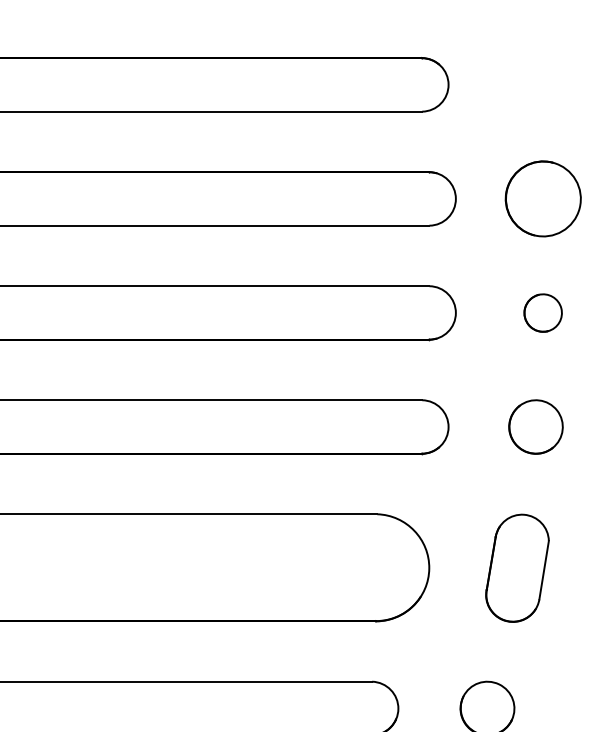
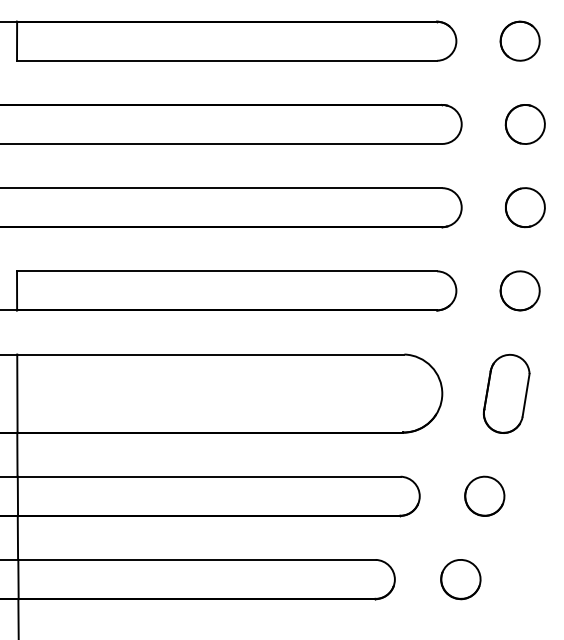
part: (535, 83) -> (519, 40), added
part: (541, 198) -> (524, 124), size x0.71
part: (543, 312) -> (525, 207), size x1.43

